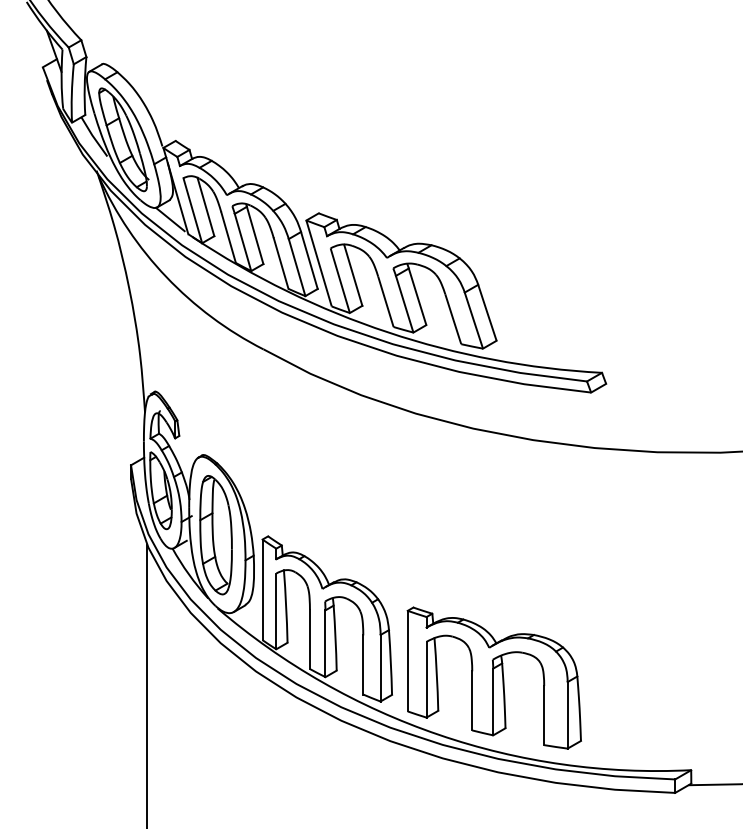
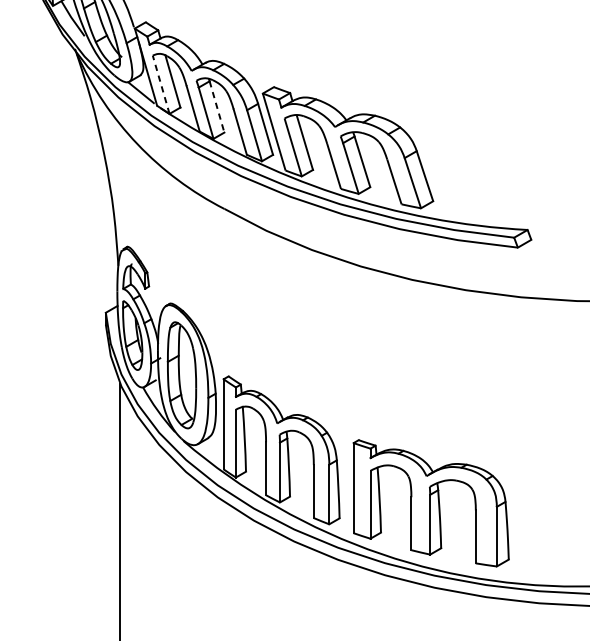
line: (192, 210) -> (160, 84), solid -> dashed
line: (255, 235) -> (217, 106), solid -> dashed

